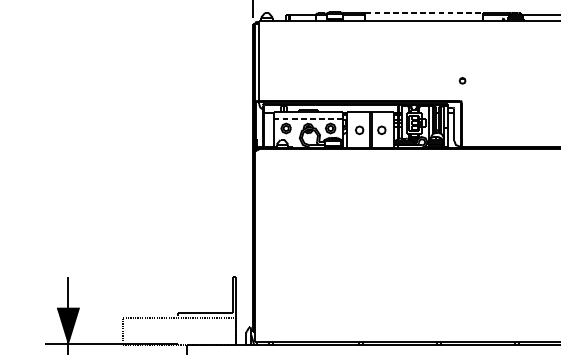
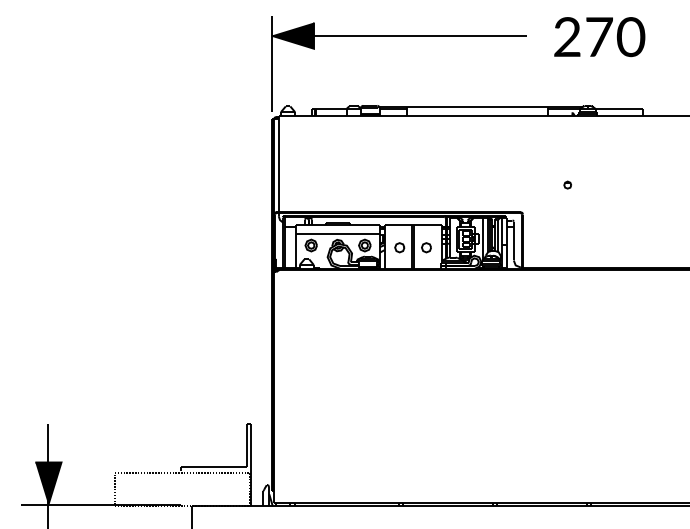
line: (424, 13) -> (477, 106), dashed -> solid
part: (462, 80) -> (567, 184), moved
line: (308, 119) -> (338, 234), dashed -> solid

